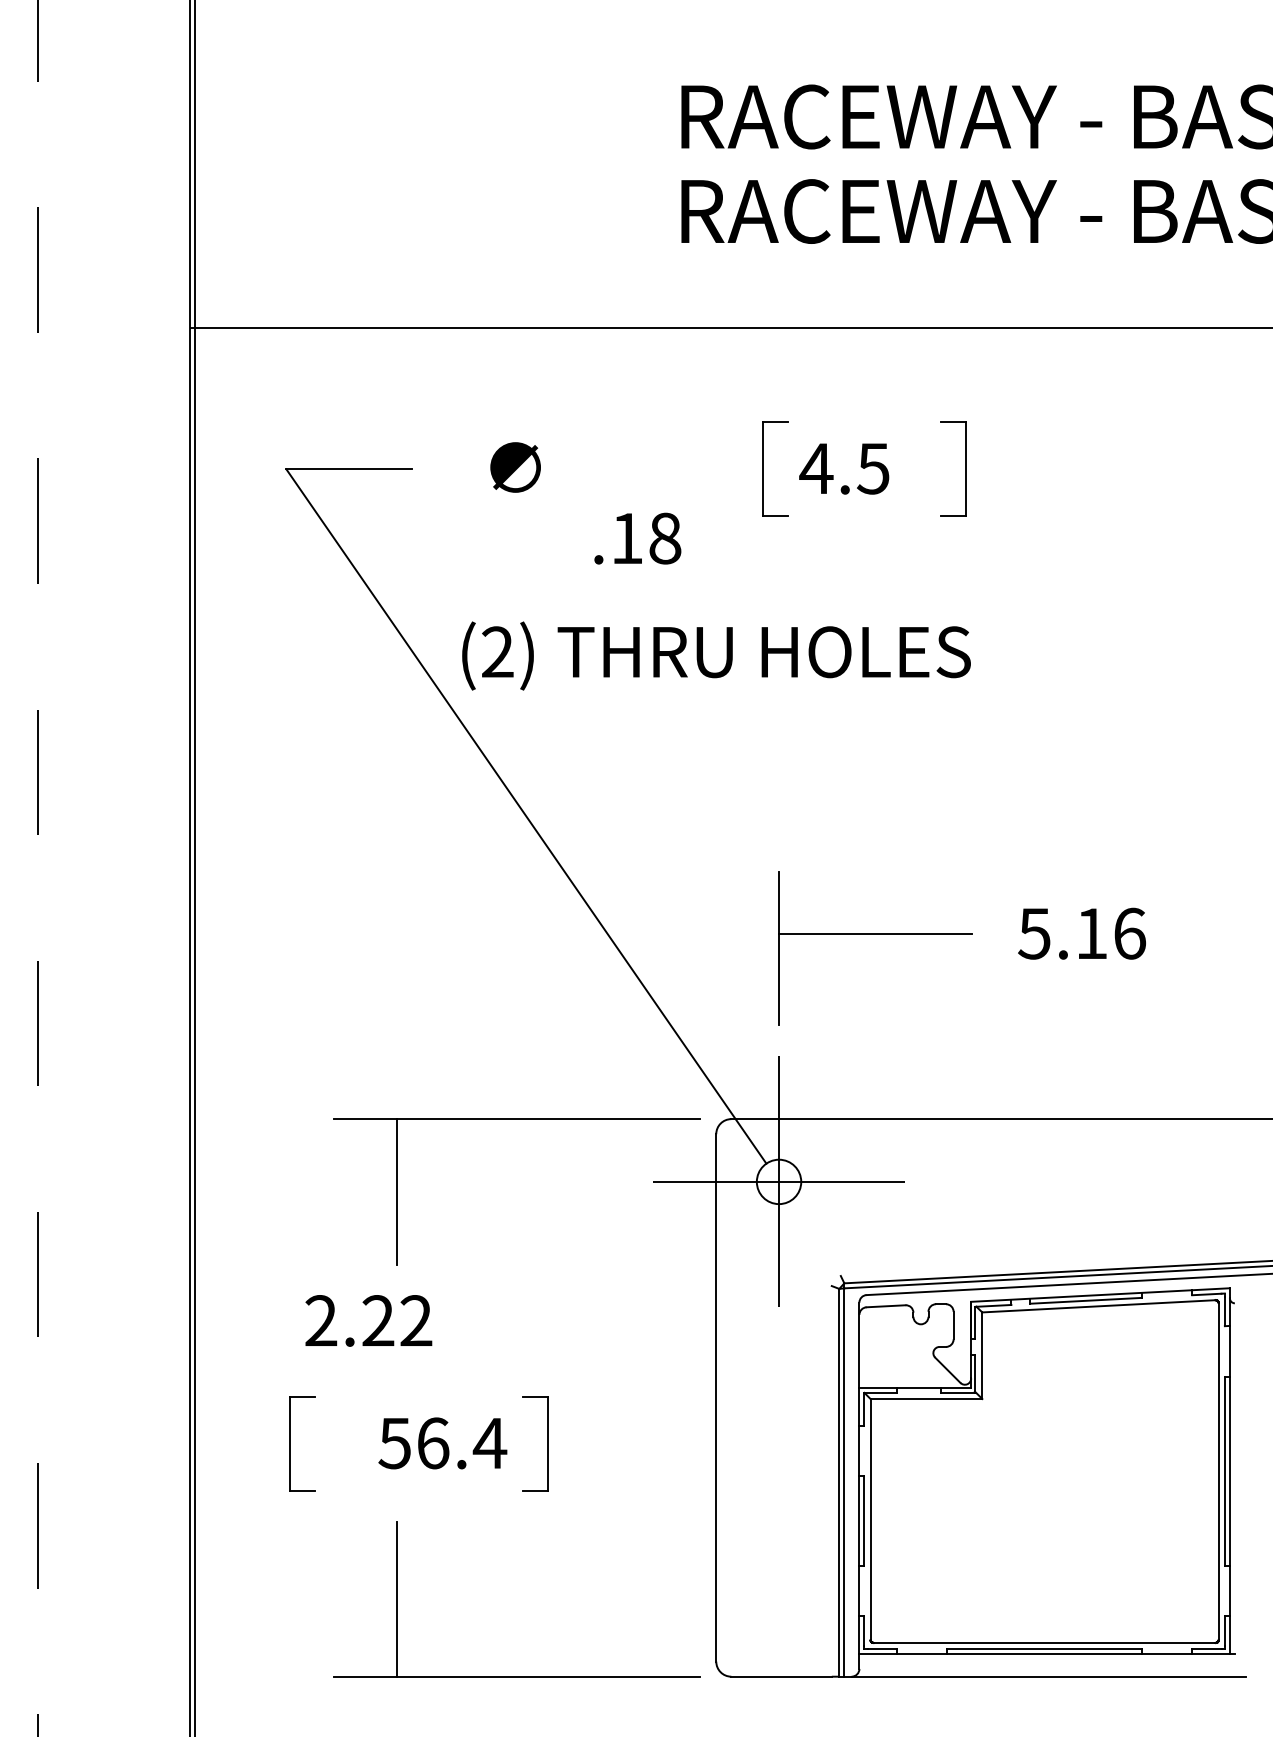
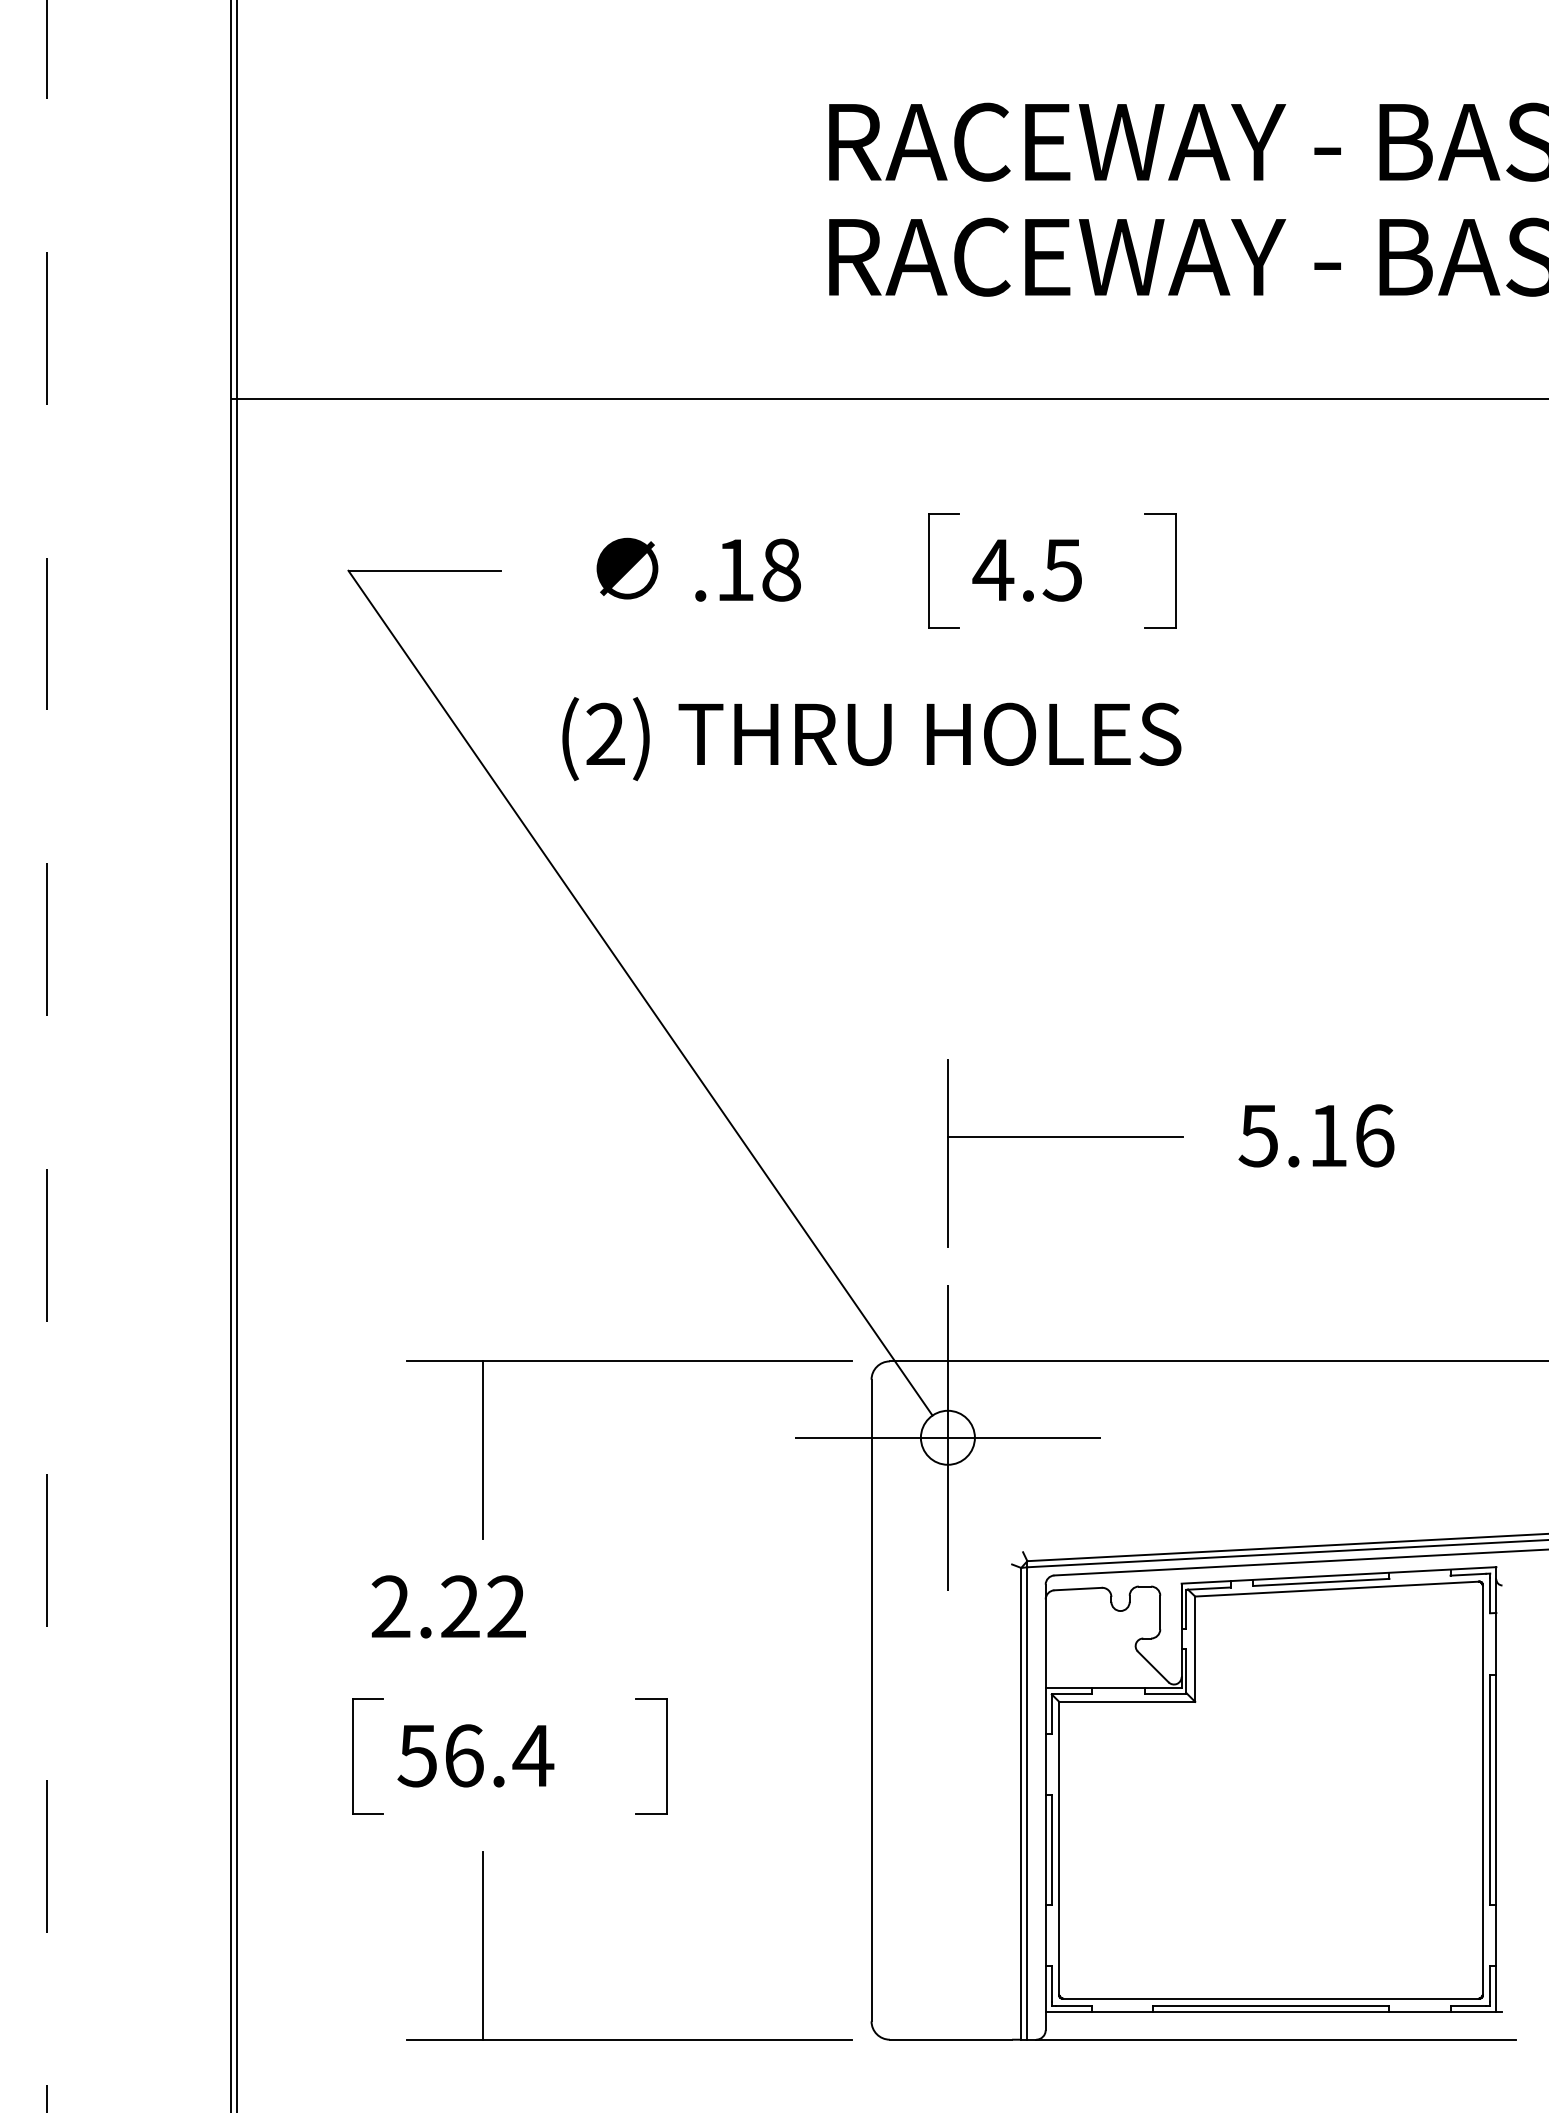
text: (637, 538) -> (747, 569), moved
text: (716, 656) -> (871, 739), moved
text: (442, 1443) -> (475, 1755), moved

